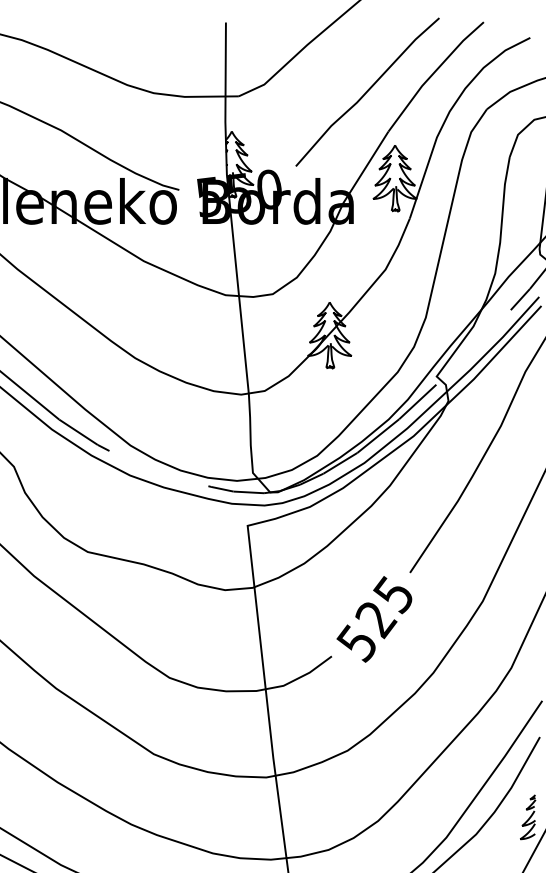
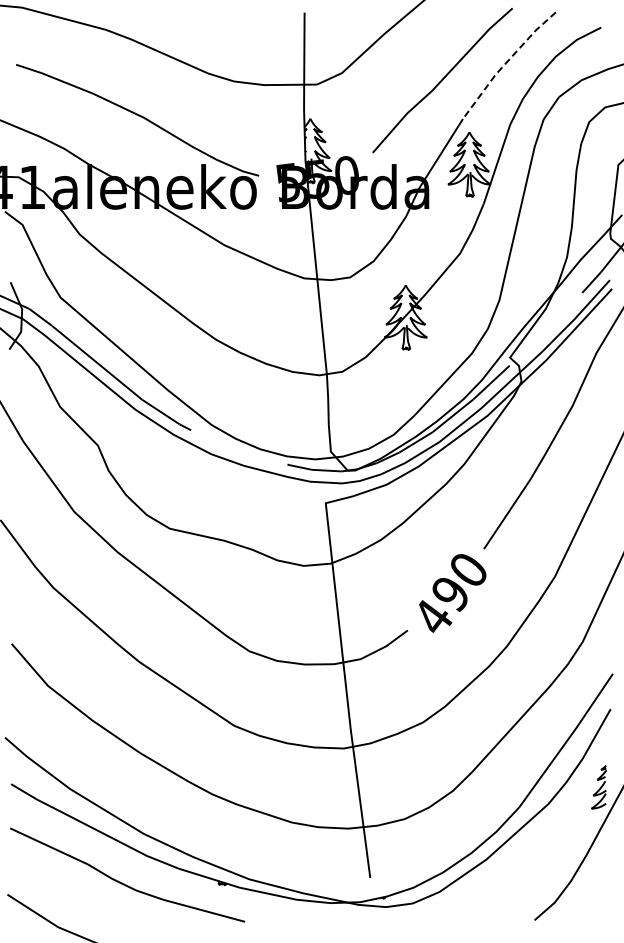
line: (432, 74) -> (505, 63), solid -> dashed
text: (374, 619) -> (449, 594), 525 -> 490

